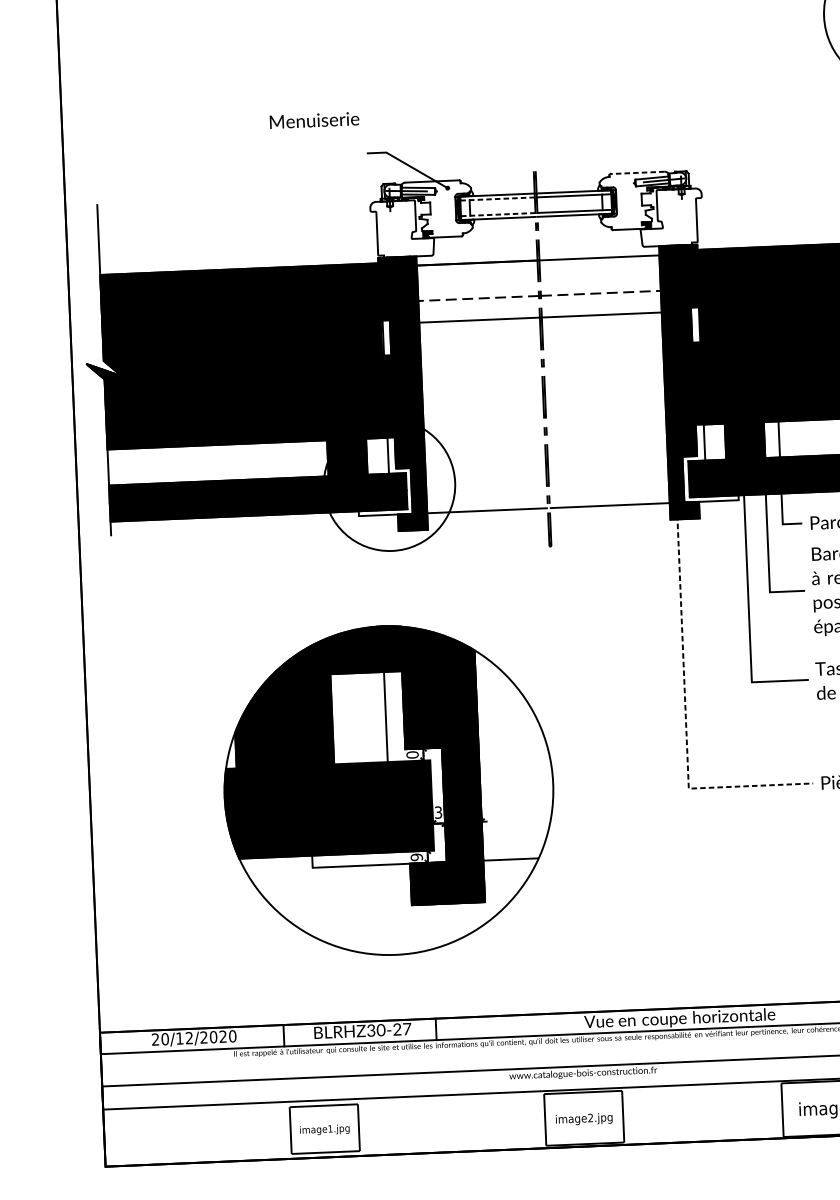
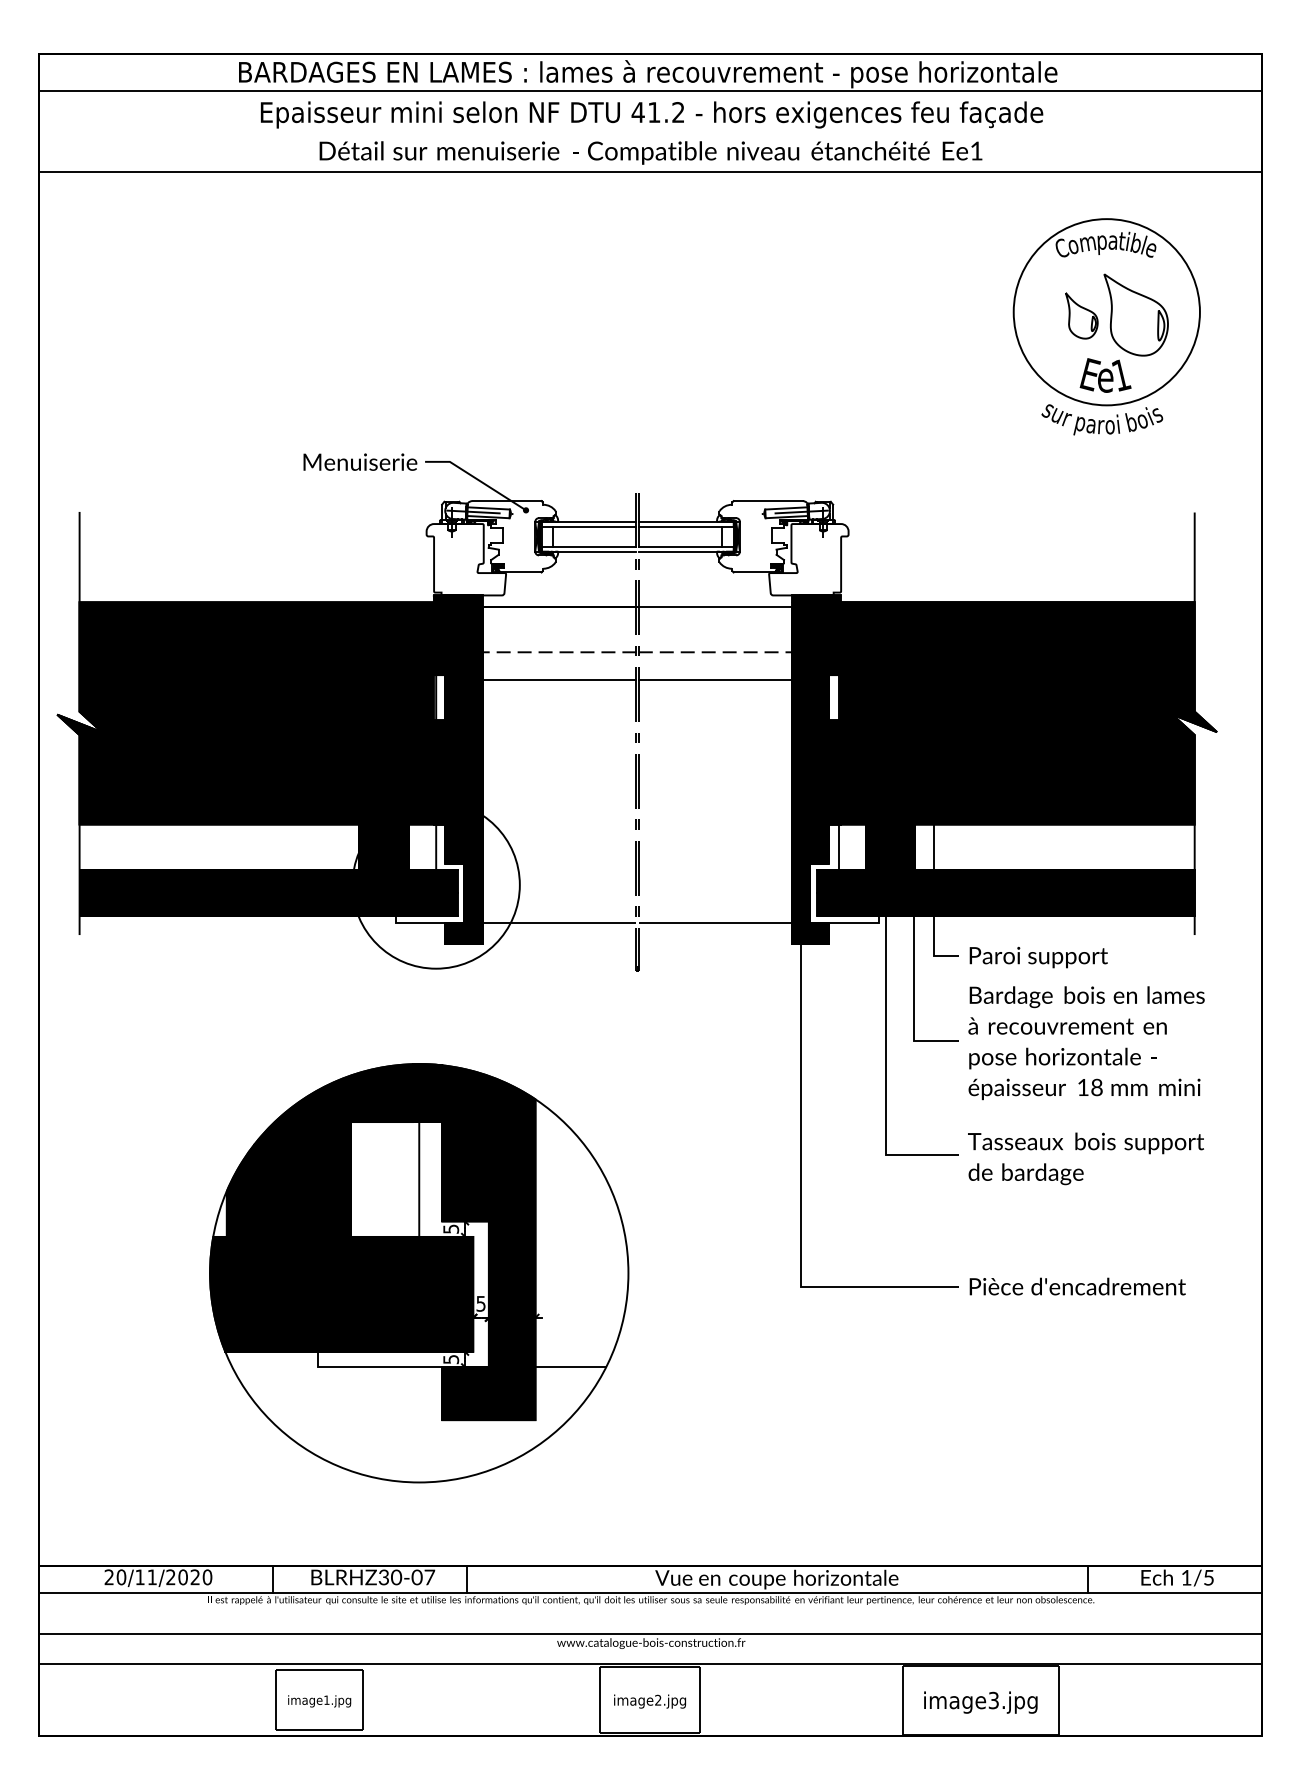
text: (314, 119) -> (360, 461), moved
line: (636, 173) -> (767, 501), dashed -> solid
line: (498, 198) -> (589, 526), dashed -> solid
line: (498, 214) -> (589, 546), dashed -> solid
line: (685, 701) -> (800, 1175), dashed -> solid
text: (412, 754) -> (451, 1228), 0 -> 5
text: (438, 811) -> (481, 1302), 3 -> 5
text: (416, 857) -> (450, 1359), 9 -> 5
text: (396, 1029) -> (416, 1577), \c16711848;BLRHZ30-27 -> \c16711848;BLRHZ30-07
text: (188, 1037) -> (151, 1576), 20/12/2020 -> 20/11/2020

